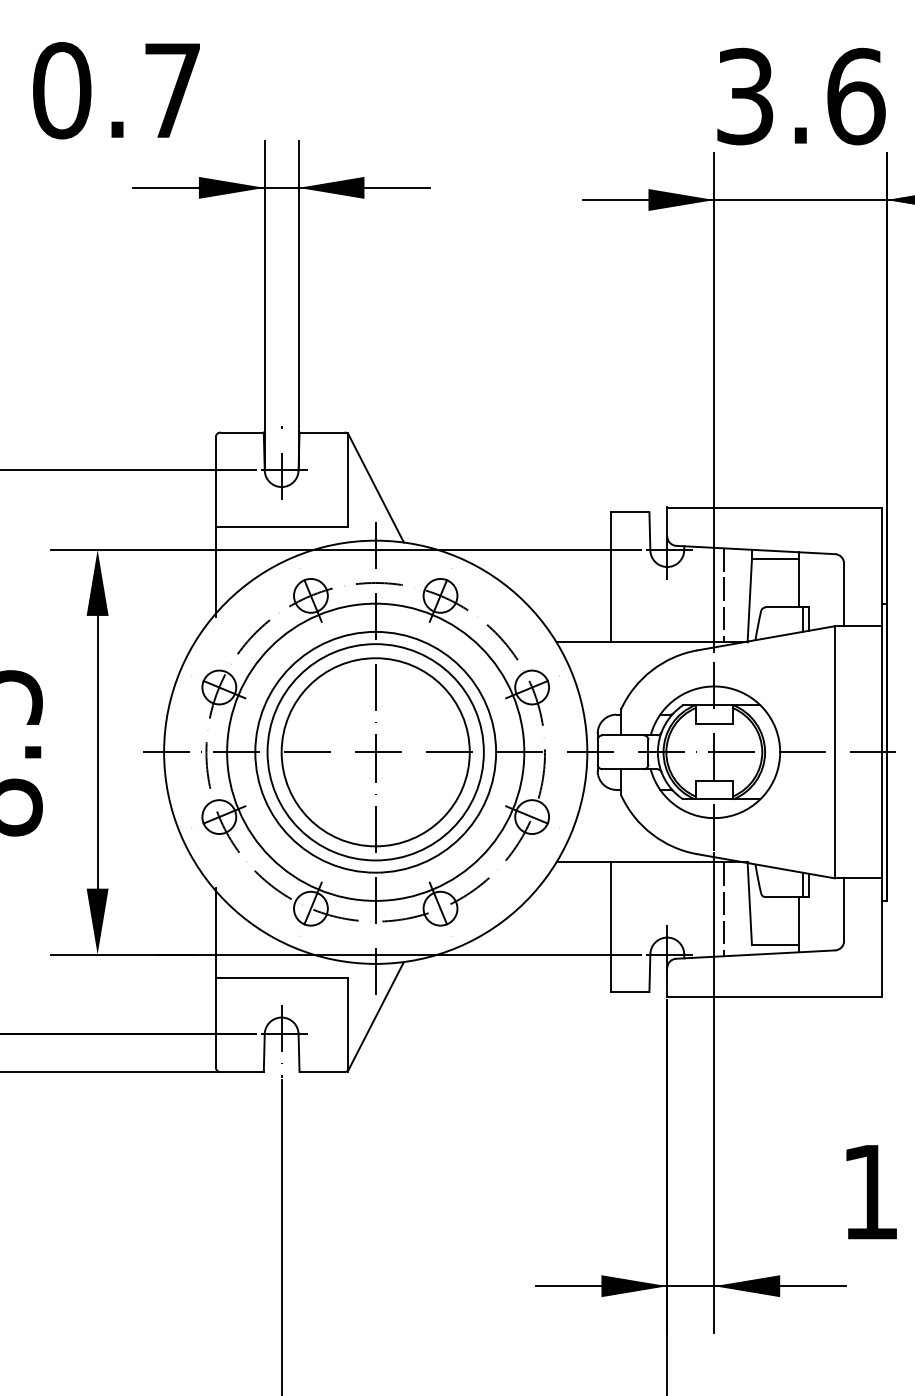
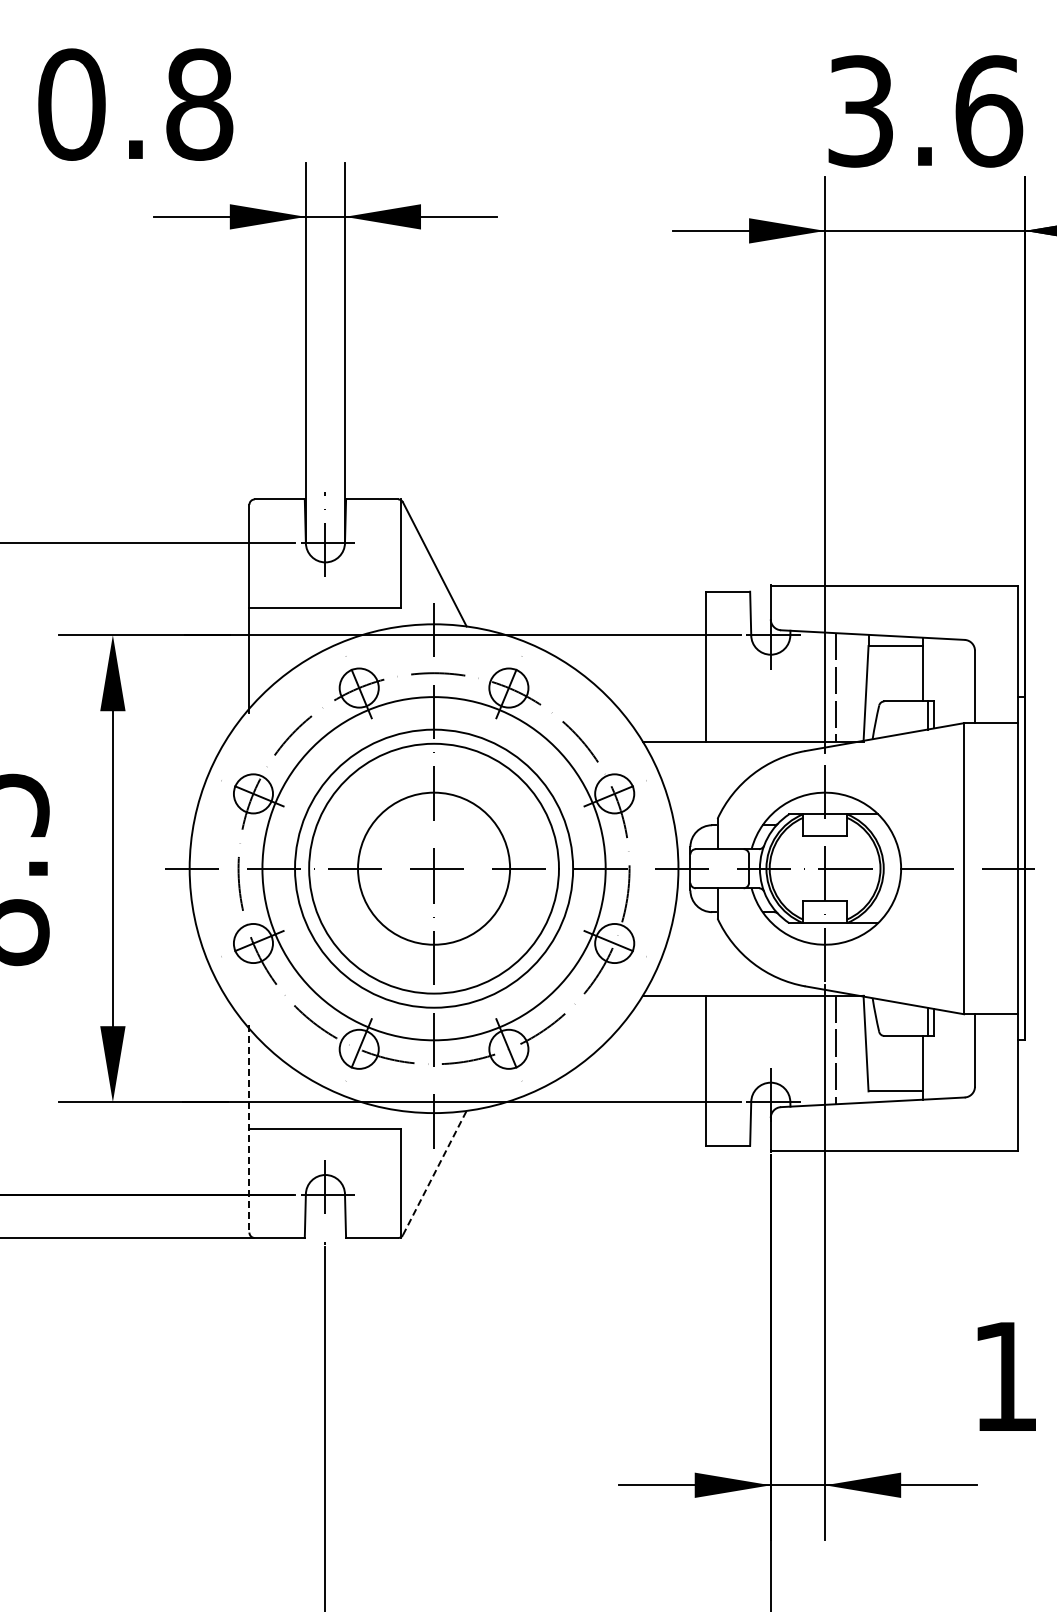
text: (172, 90) -> (199, 104), 0.7 -> 0.8
circle: (375, 752) -> (433, 868), size x0.7
line: (215, 977) -> (249, 1128), solid -> dashed
line: (376, 1015) -> (434, 1172), solid -> dashed

